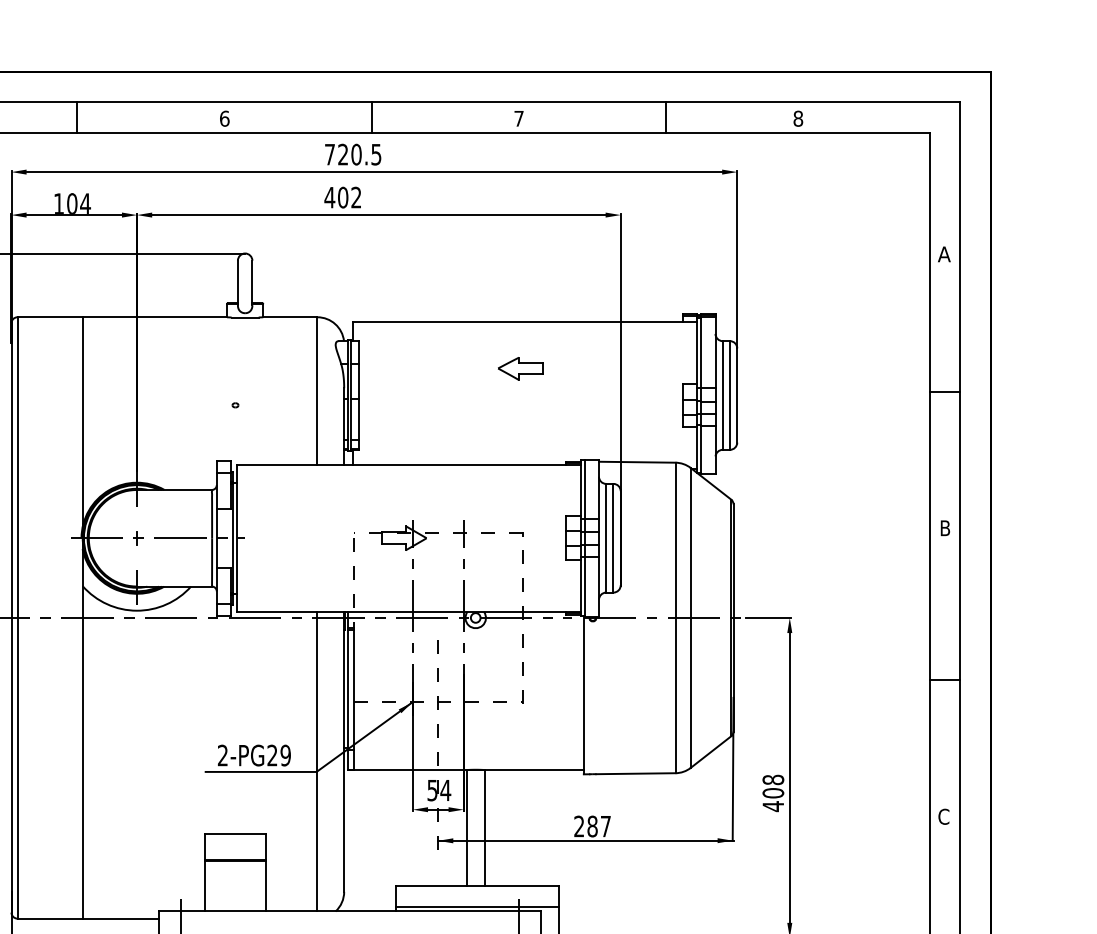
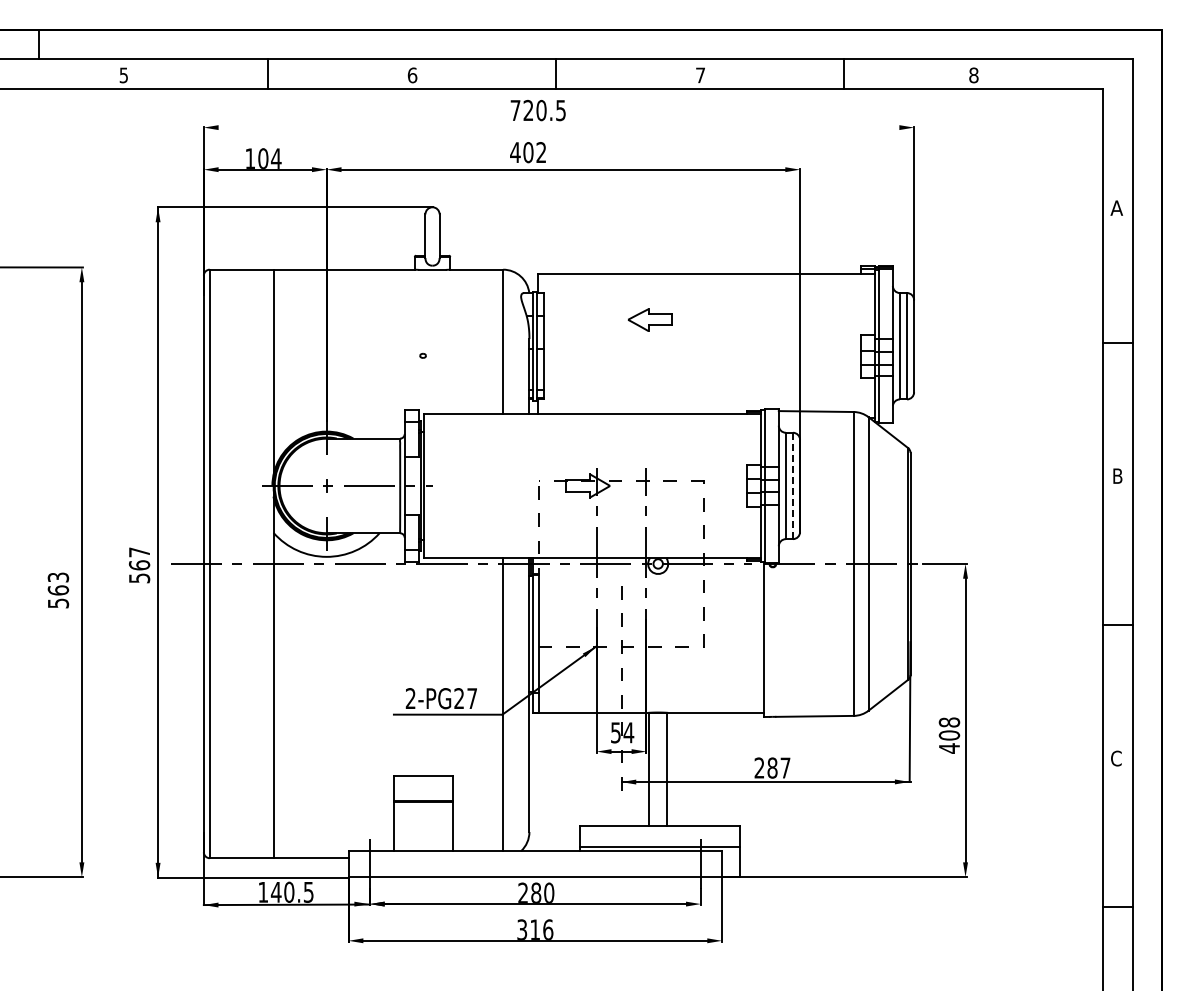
line: (373, 171) -> (558, 127), removed
part: (519, 368) -> (649, 319), moved
line: (612, 538) -> (792, 486), solid -> dashed
text: (285, 755) -> (472, 698), 2-PG29 -> 2-PG27

